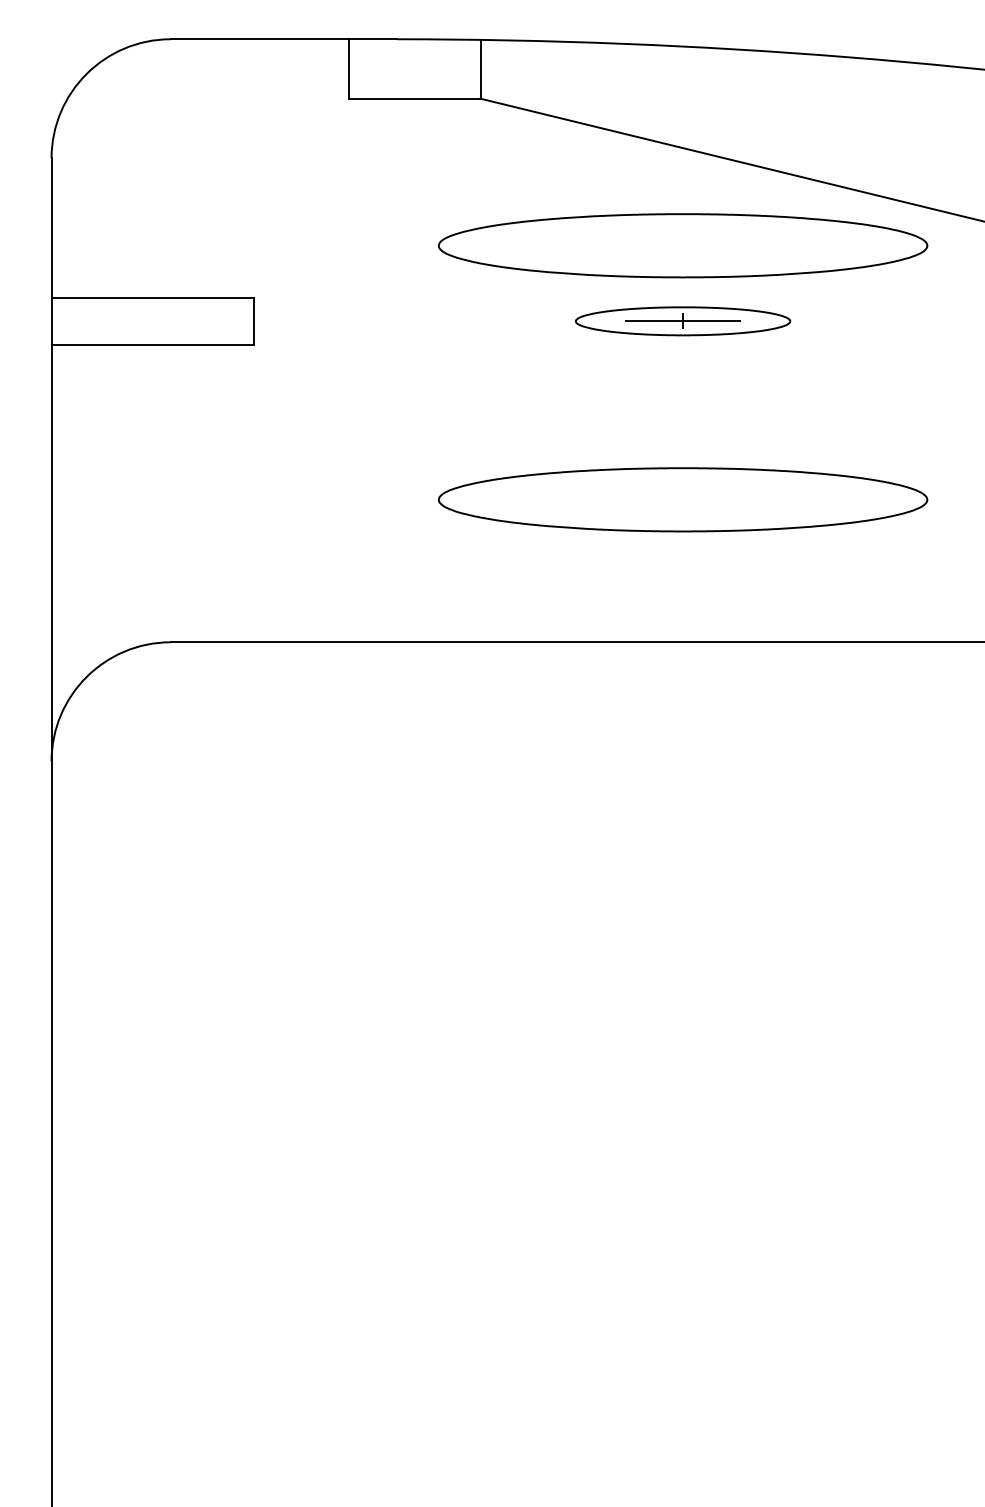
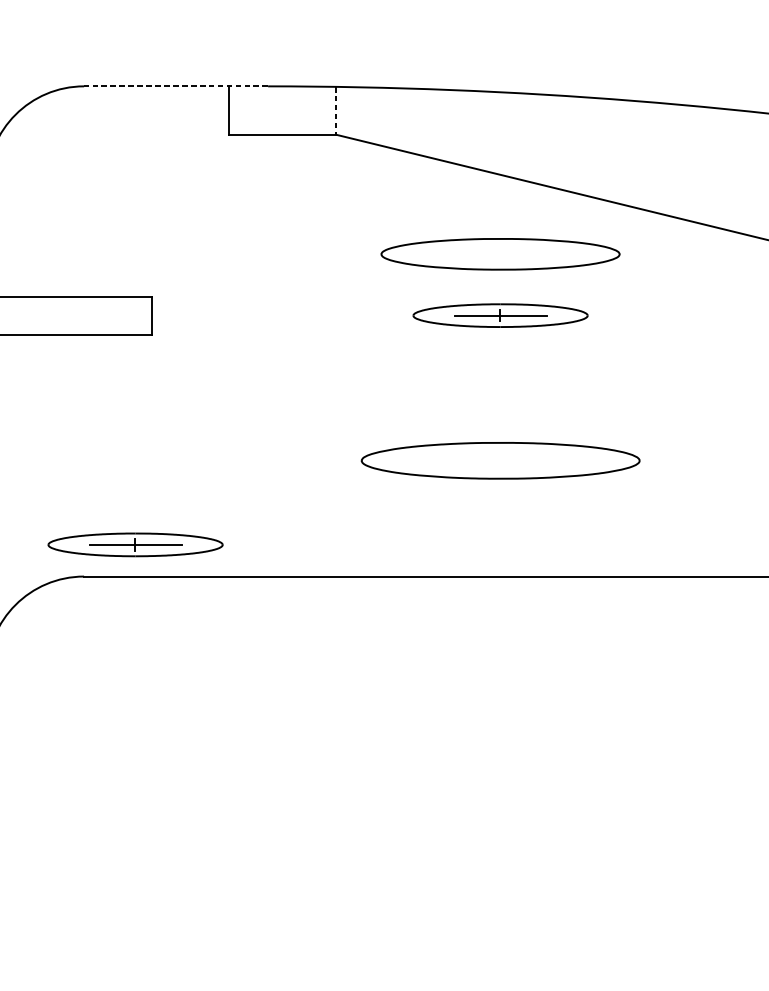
line: (283, 39) -> (175, 86), solid -> dashed
line: (480, 69) -> (335, 110), solid -> dashed
part: (682, 245) -> (500, 254), size x0.6
part: (683, 499) -> (500, 460), size x0.7
part: (234, 603) -> (135, 545), added

